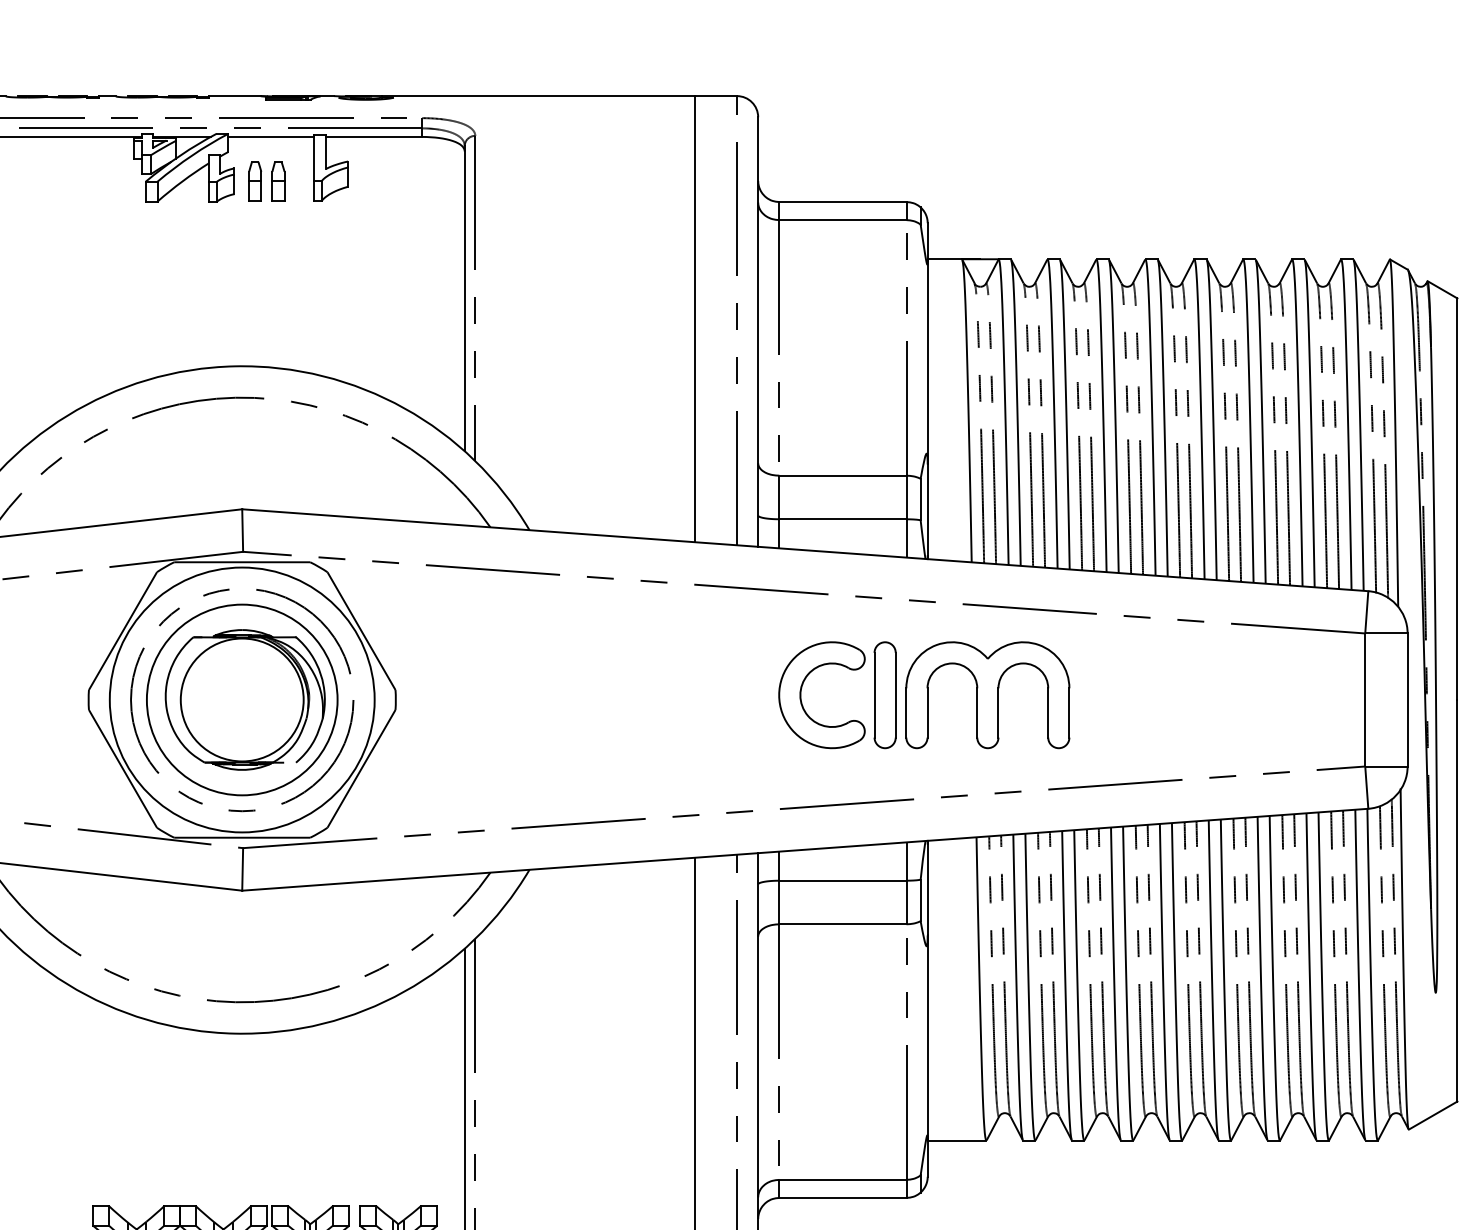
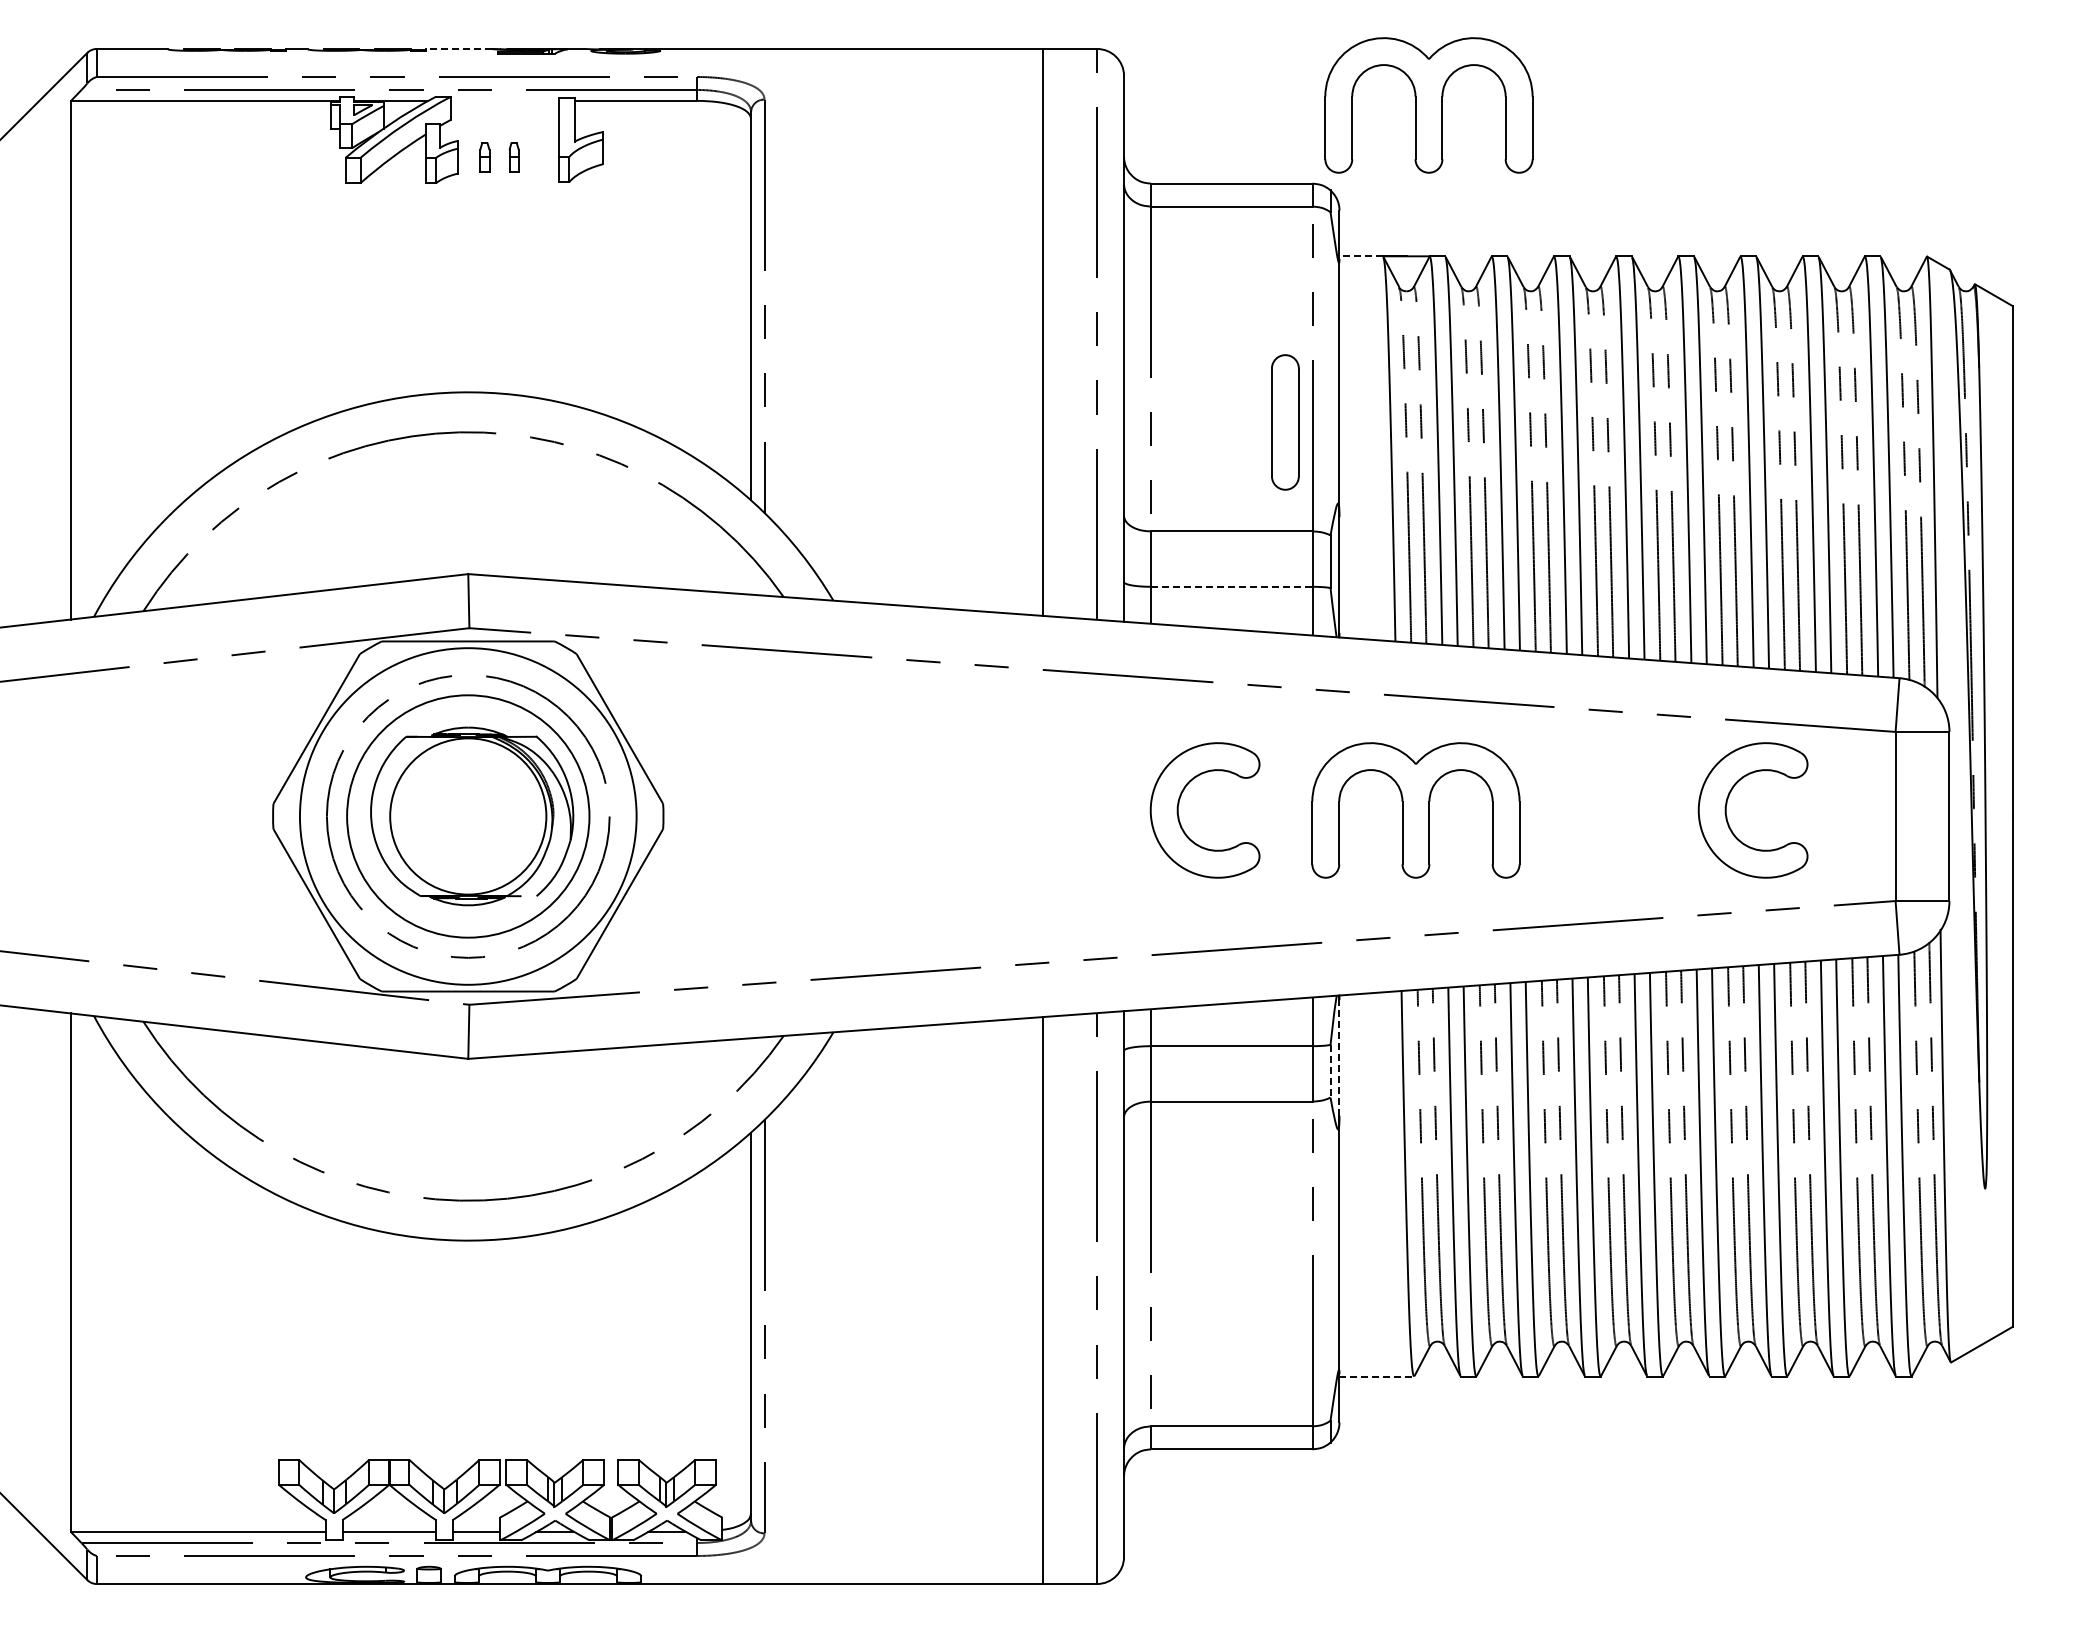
line: (235, 95) -> (459, 48), solid -> dashed
line: (270, 136) -> (504, 100), removed
part: (997, 140) -> (1428, 105), added
part: (254, 181) -> (484, 157), size x0.6
part: (277, 181) -> (513, 157), size x0.6
line: (945, 259) -> (1361, 256), solid -> dashed
line: (842, 519) -> (1231, 586), solid -> dashed
part: (1232, 690) -> (1727, 804), added
part: (885, 695) -> (1285, 422), moved
line: (927, 888) -> (1339, 1056), solid -> dashed
line: (920, 900) -> (1330, 1071), solid -> dashed
line: (957, 1140) -> (1377, 1376), solid -> dashed

